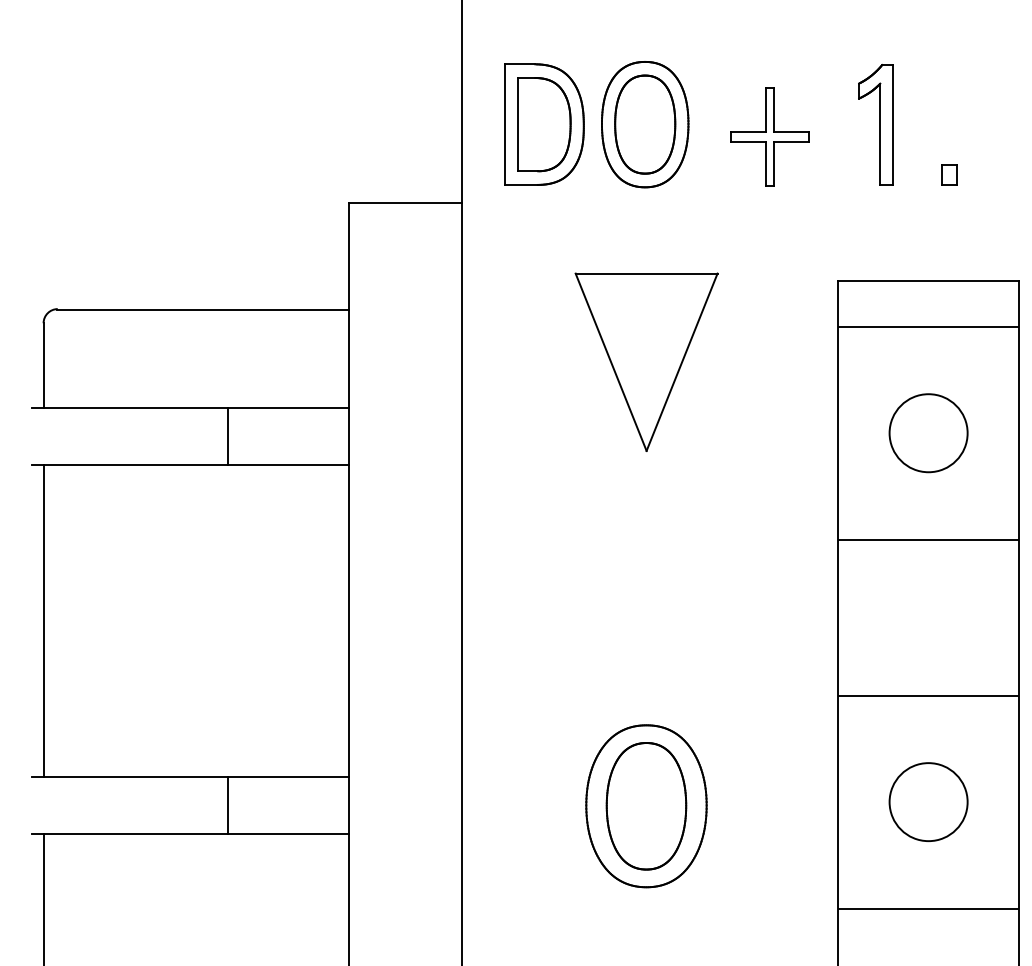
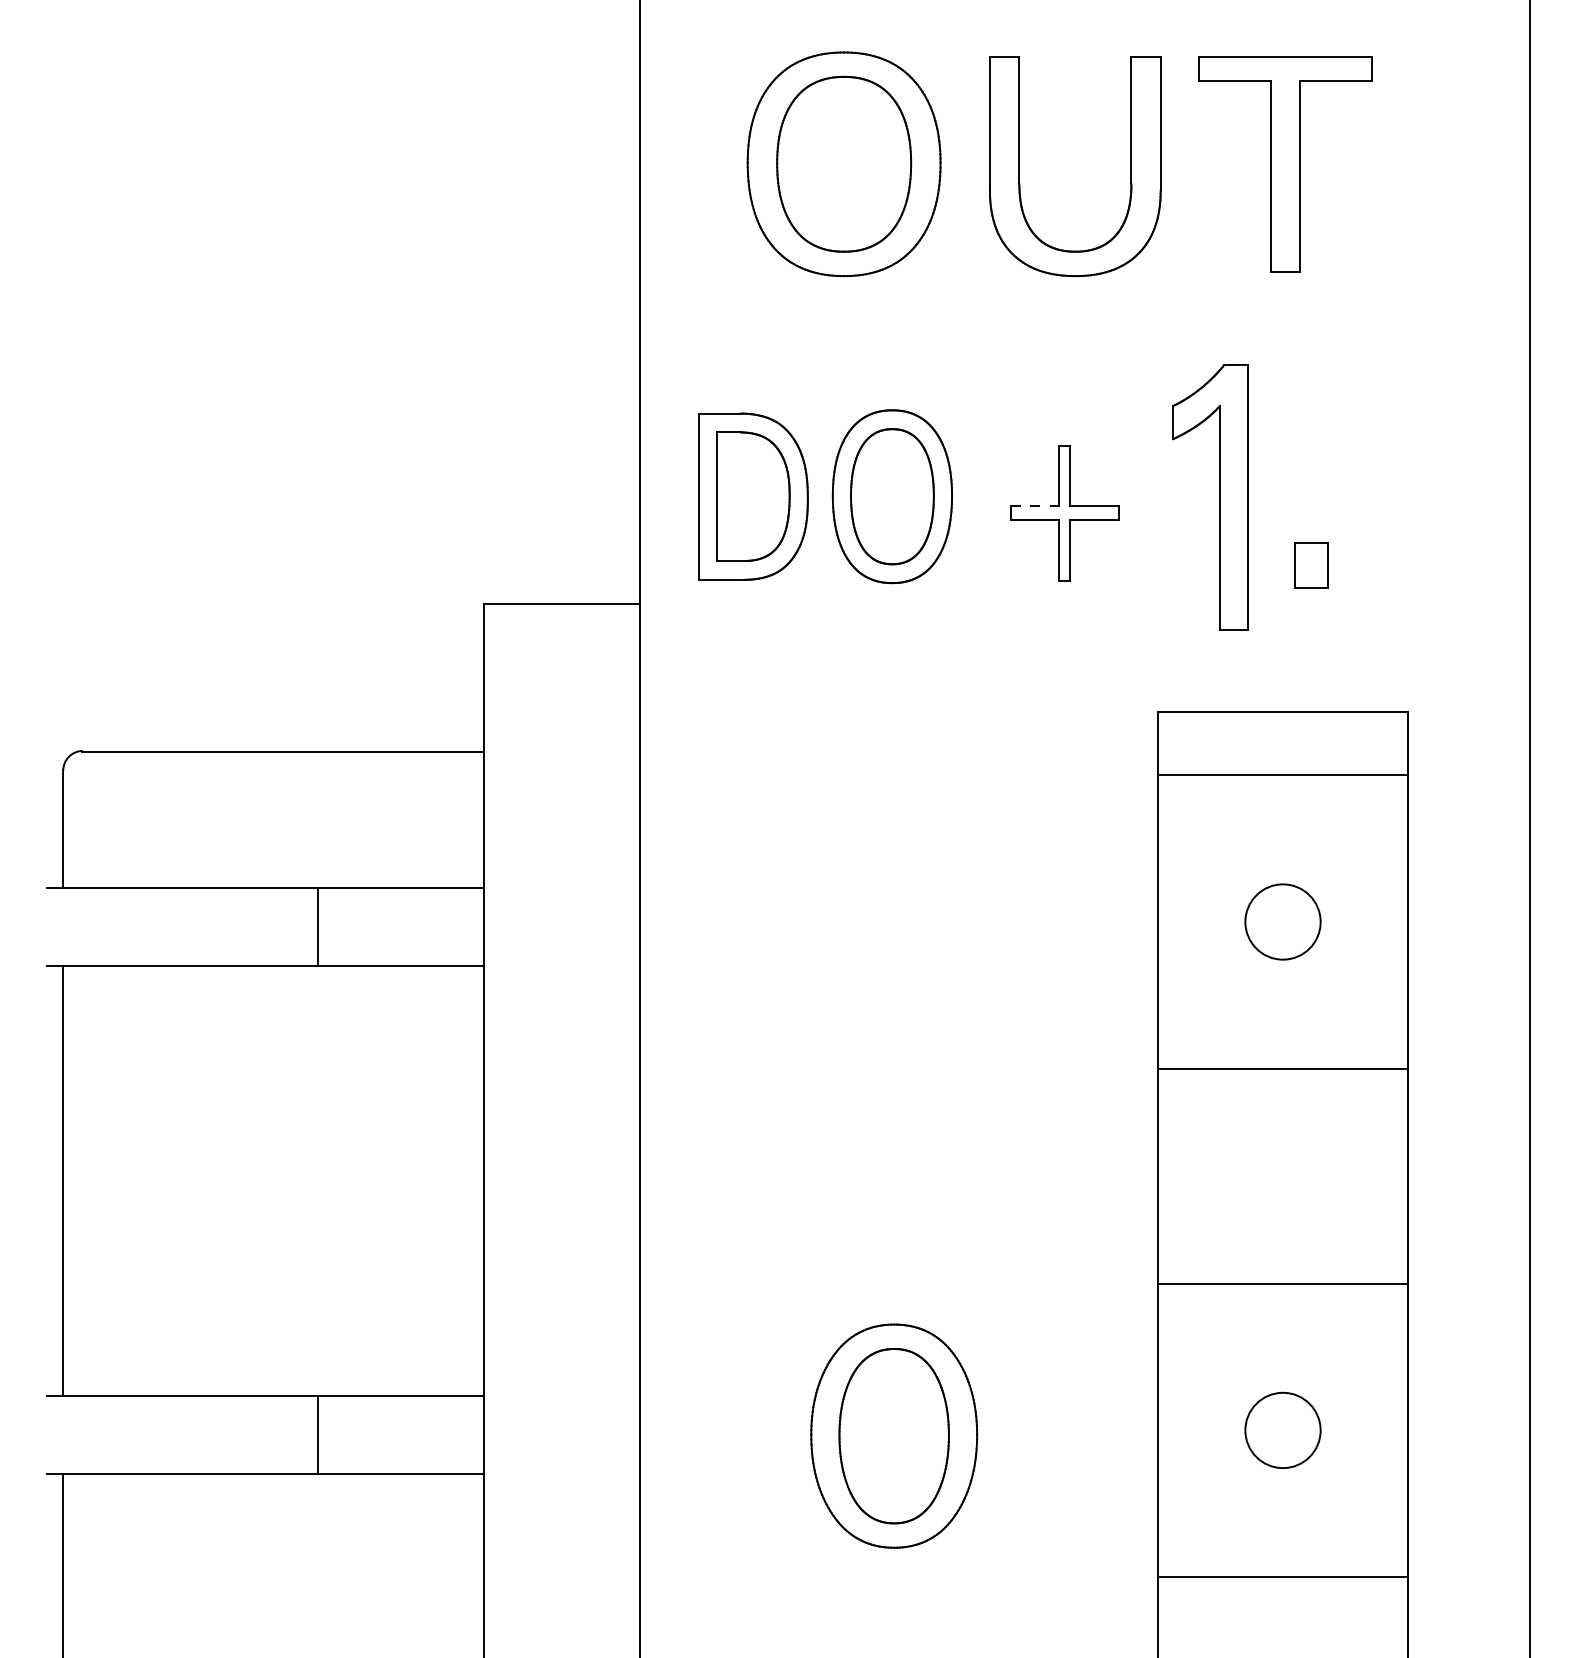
part: (875, 124) -> (1210, 496), size x1.6
line: (749, 131) -> (1035, 506), solid -> dashed
part: (949, 174) -> (1311, 565), size x1.6
part: (646, 362) -> (894, 824), removed
circle: (928, 432) -> (1282, 921), size x0.7
circle: (928, 802) -> (1282, 1430), size x0.7

